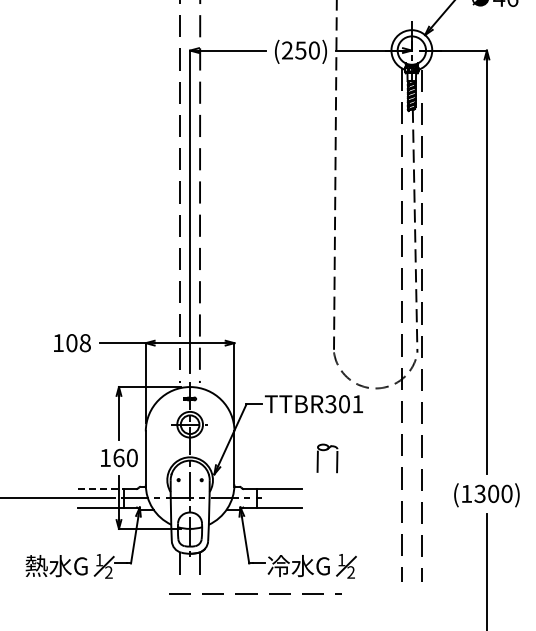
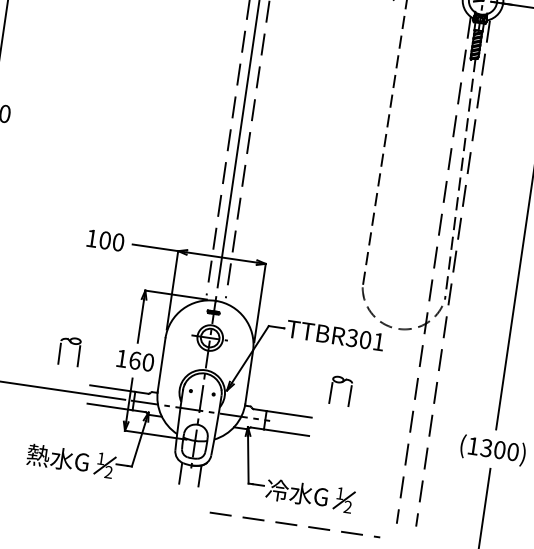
text: (84, 342) -> (117, 241), 108 -> 100
part: (52, 450) -> (70, 343), added
line: (100, 488) -> (112, 388), dashed -> solid
line: (255, 593) -> (295, 524), moved

